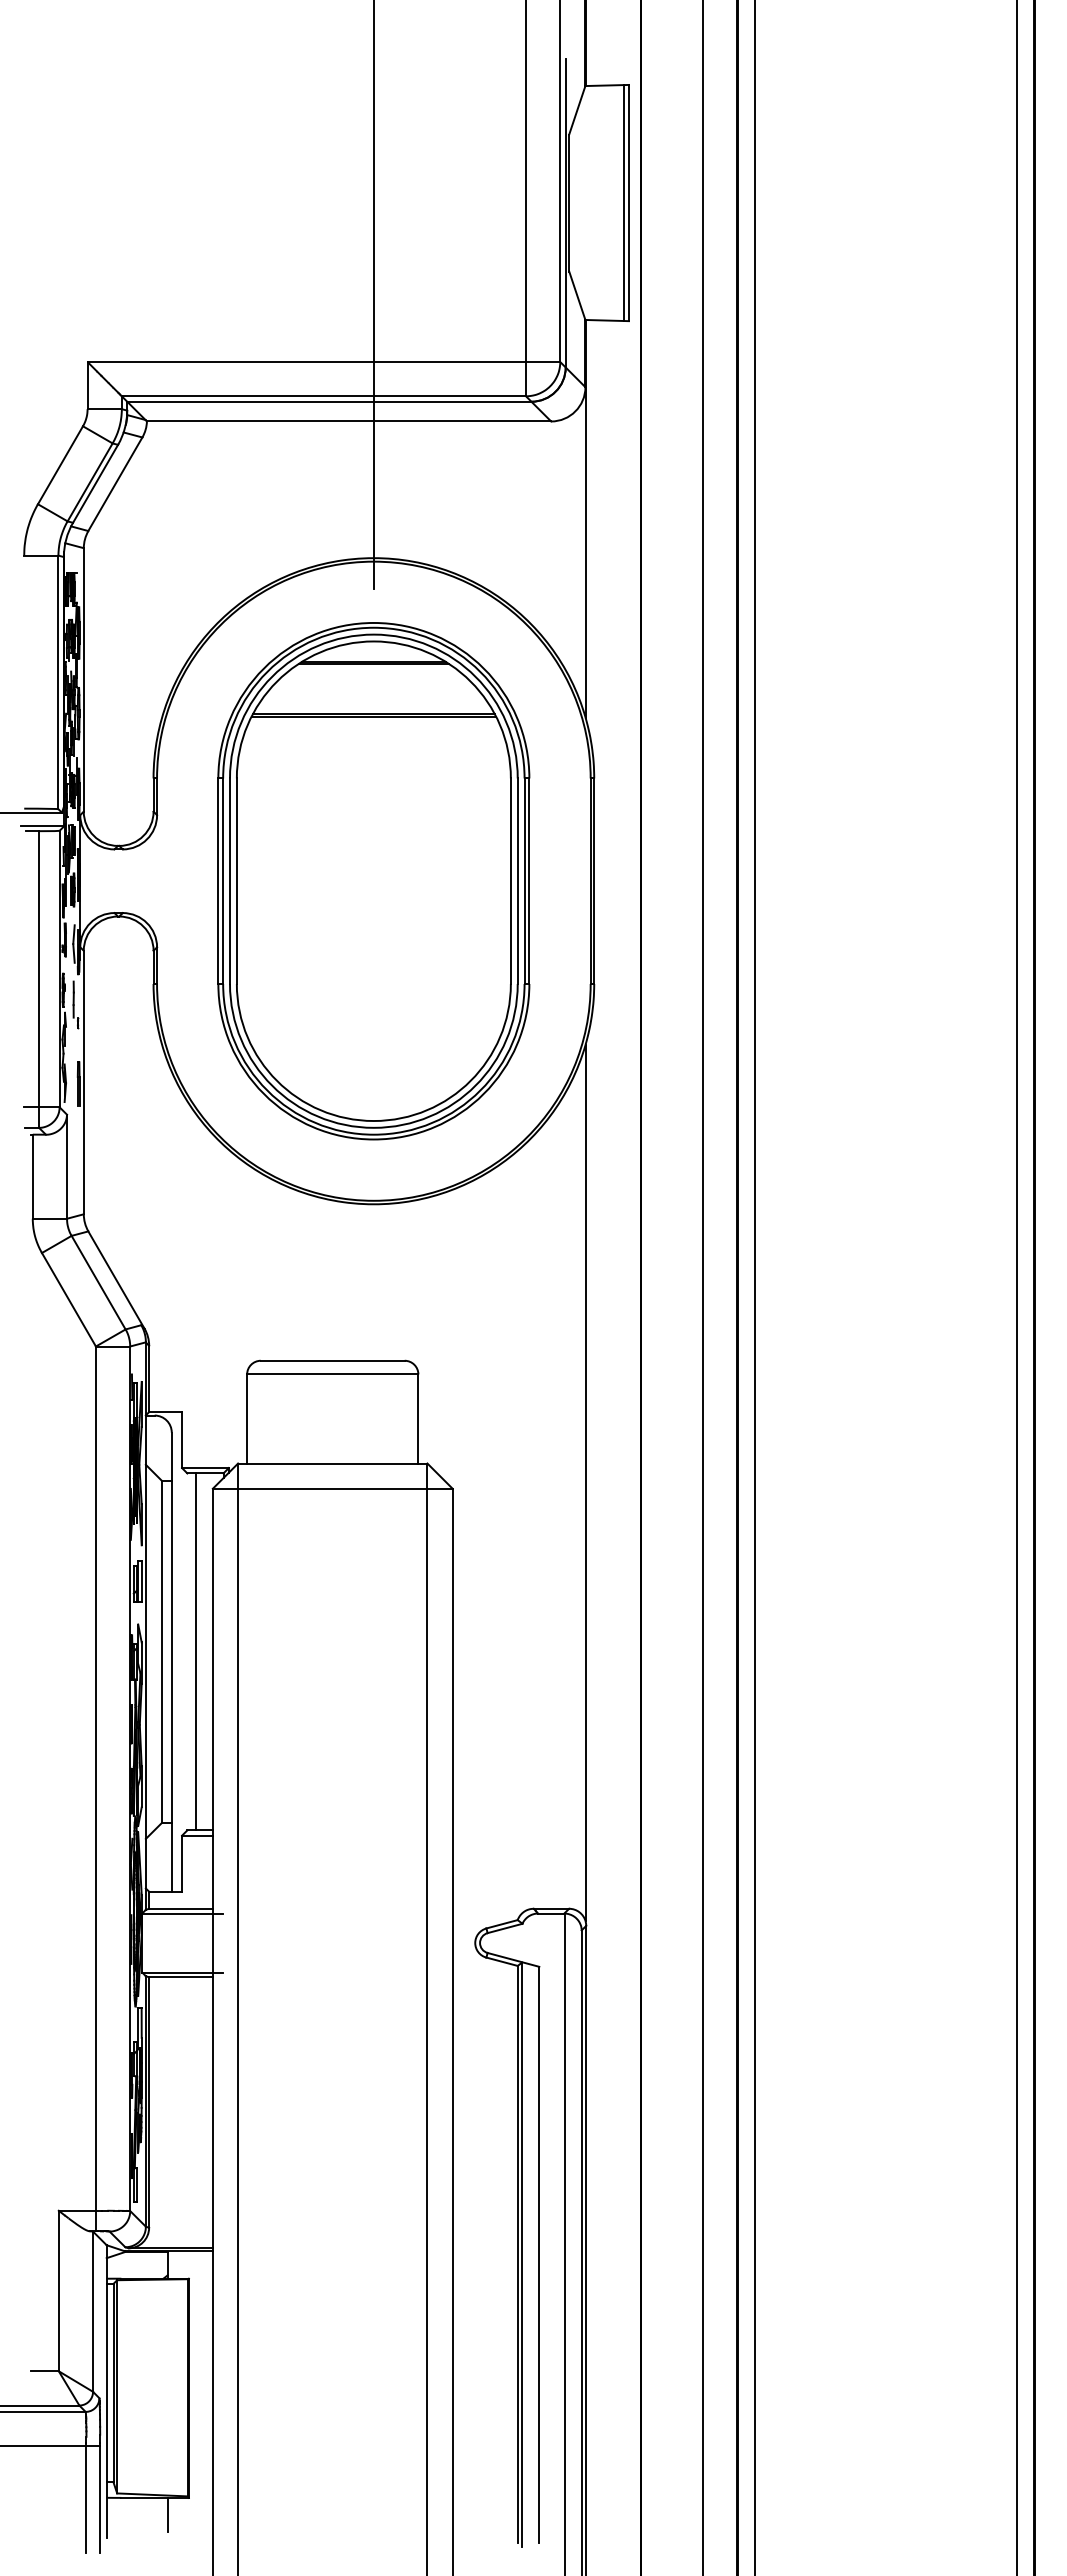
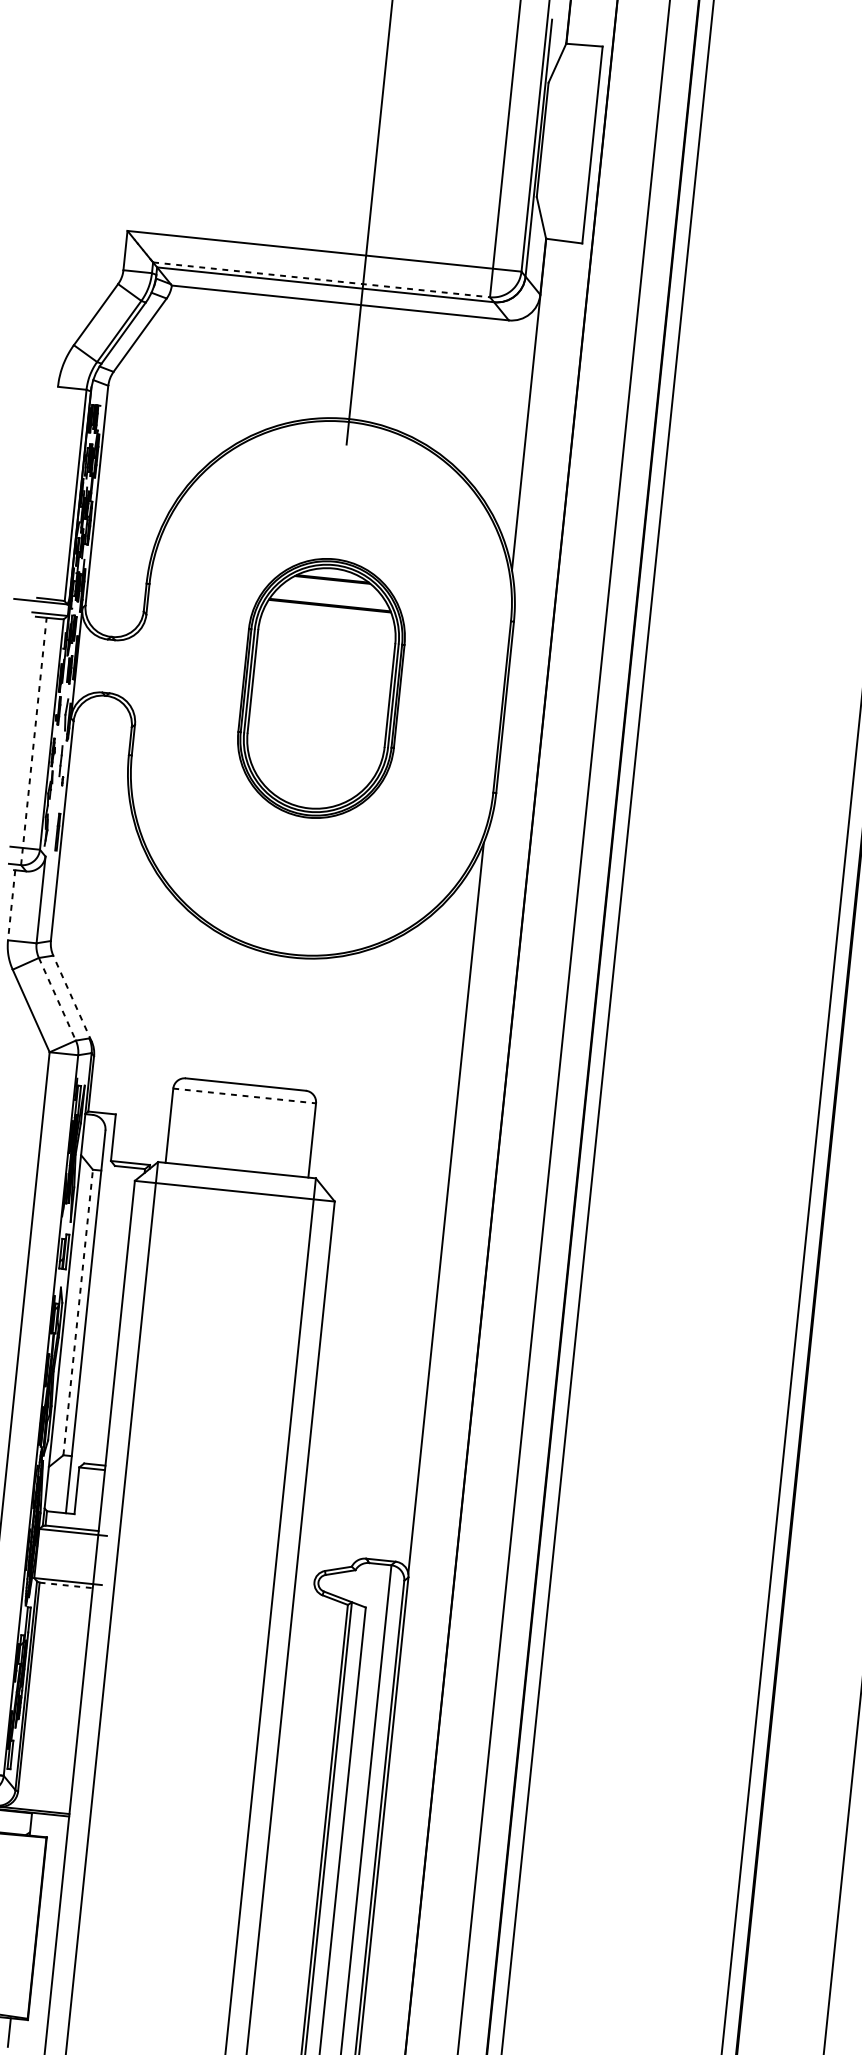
line: (623, 202) -> (587, 144), removed
line: (324, 396) -> (322, 280), solid -> dashed
part: (373, 881) -> (321, 688), size x0.6
line: (39, 979) -> (34, 741), solid -> dashed
line: (32, 1177) -> (11, 905), solid -> dashed
line: (116, 1279) -> (72, 998), solid -> dashed
line: (98, 1283) -> (57, 999), solid -> dashed
line: (332, 1374) -> (244, 1095), solid -> dashed
line: (161, 1651) -> (78, 1312), solid -> dashed
line: (195, 1651) -> (106, 1315), removed
line: (180, 1977) -> (65, 1585), solid -> dashed

